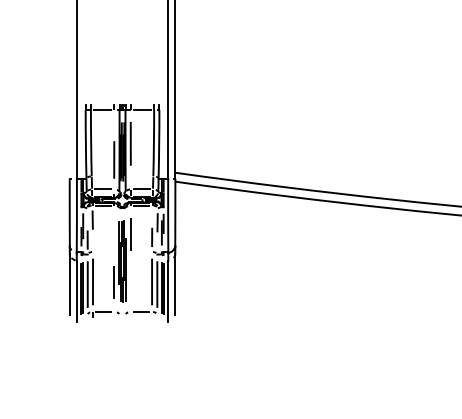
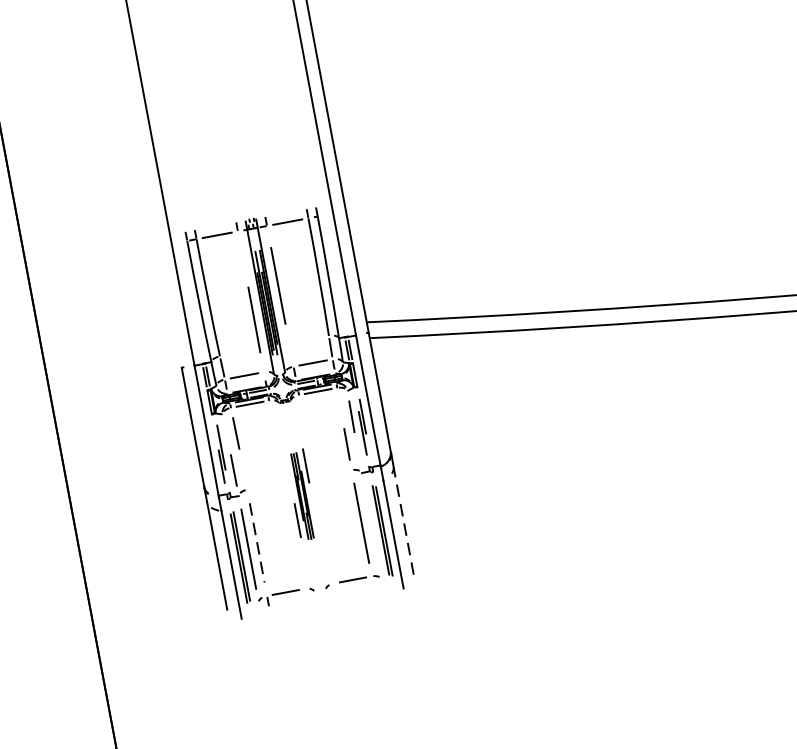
part: (122, 260) -> (302, 495), size x0.6
line: (93, 282) -> (258, 543), solid -> dashed
line: (157, 284) -> (372, 525), removed
line: (175, 284) -> (403, 520), solid -> dashed

